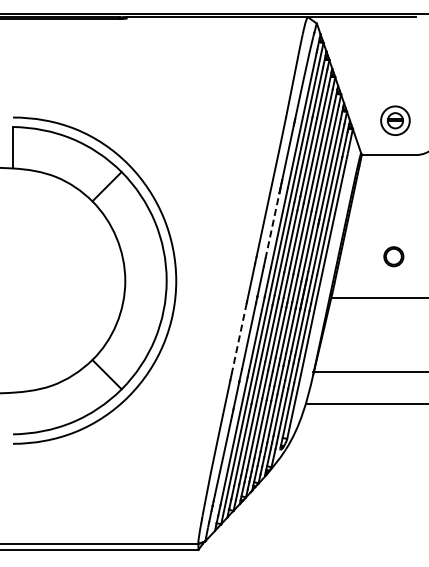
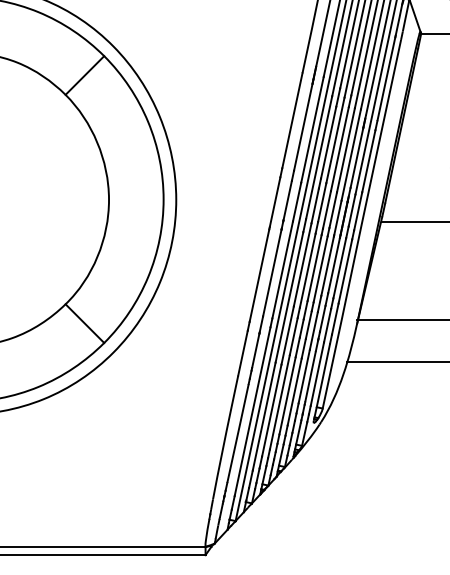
line: (272, 225) -> (303, 126), dashed -> solid
line: (239, 338) -> (259, 275), dashed -> solid

